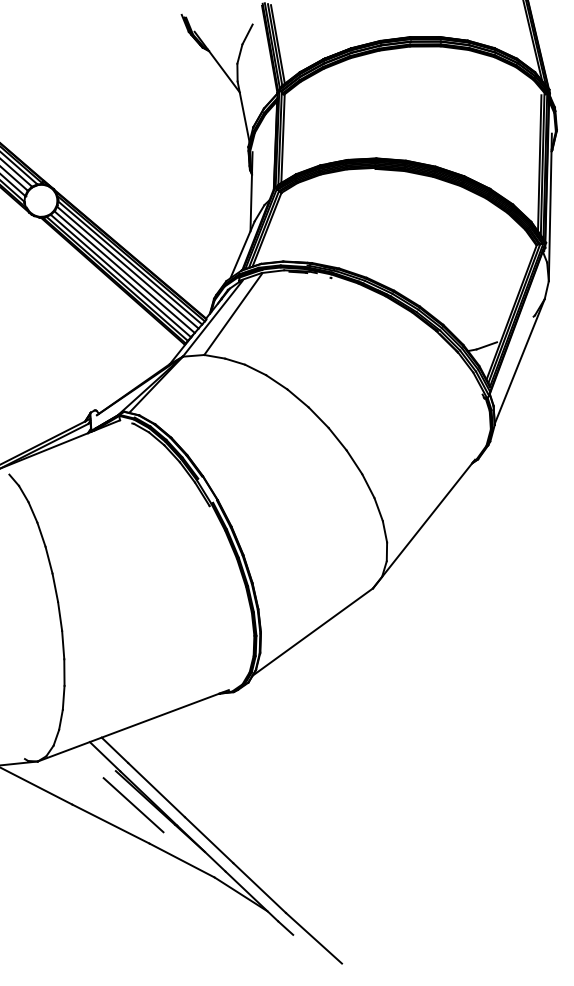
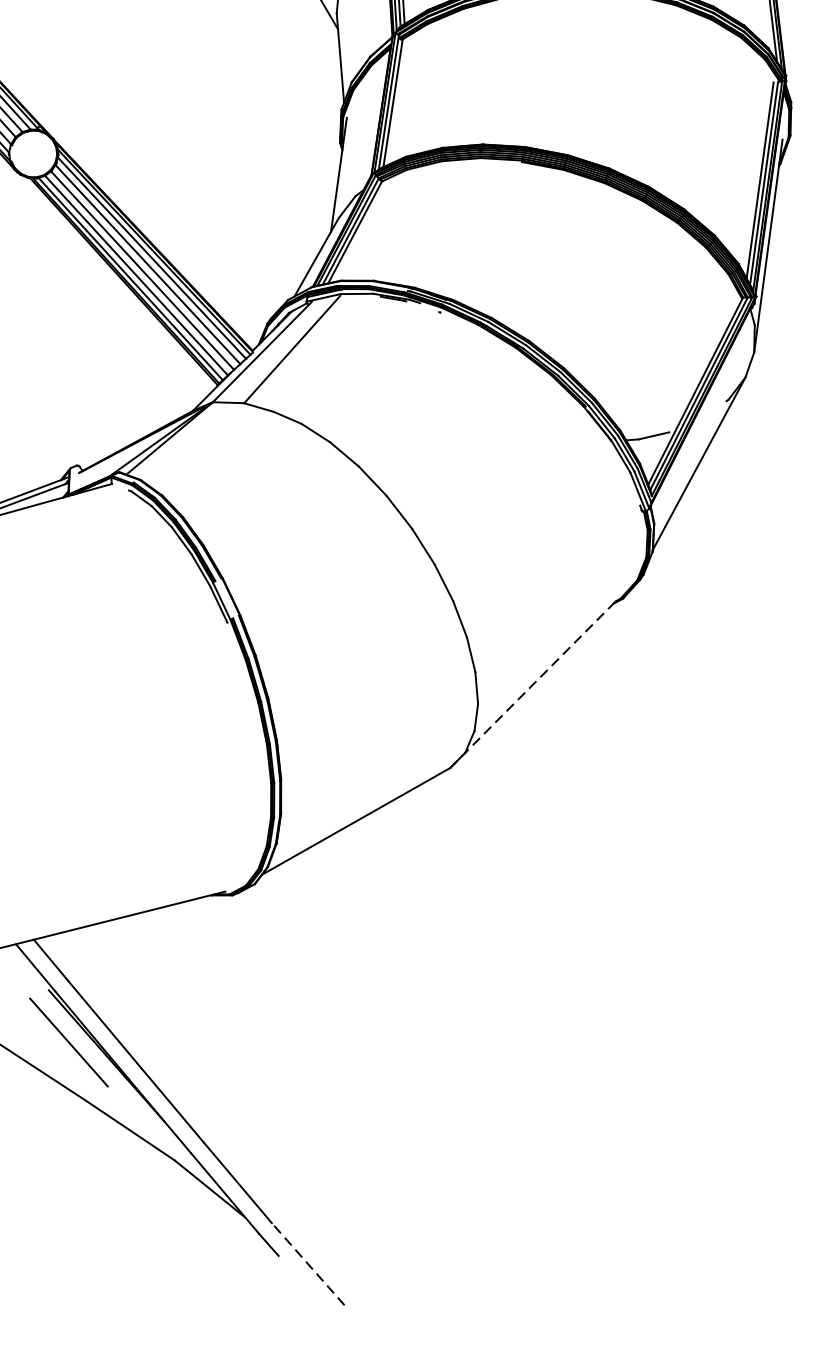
line: (424, 523) -> (535, 682), solid -> dashed
line: (313, 938) -> (307, 1264), solid -> dashed

